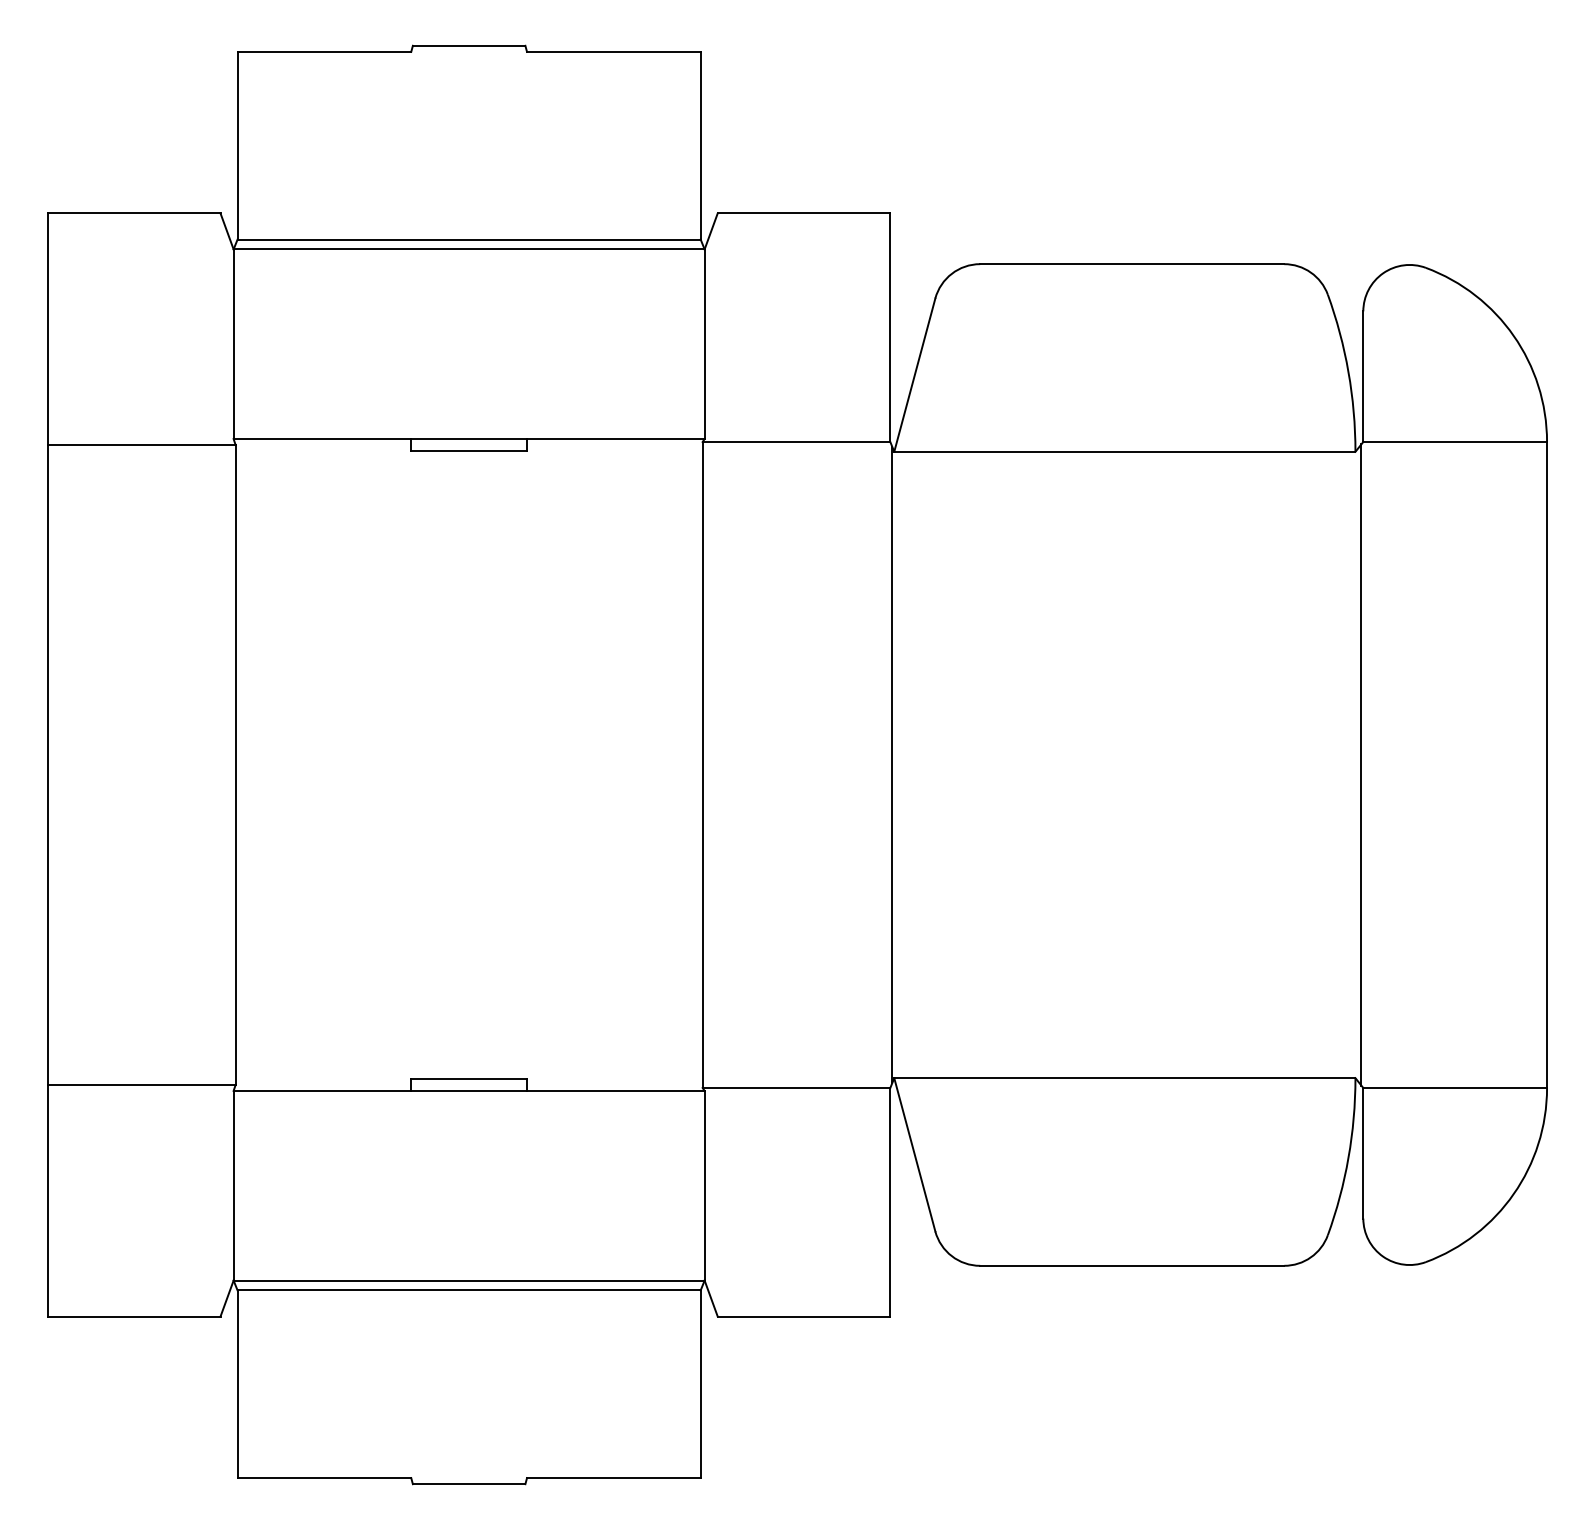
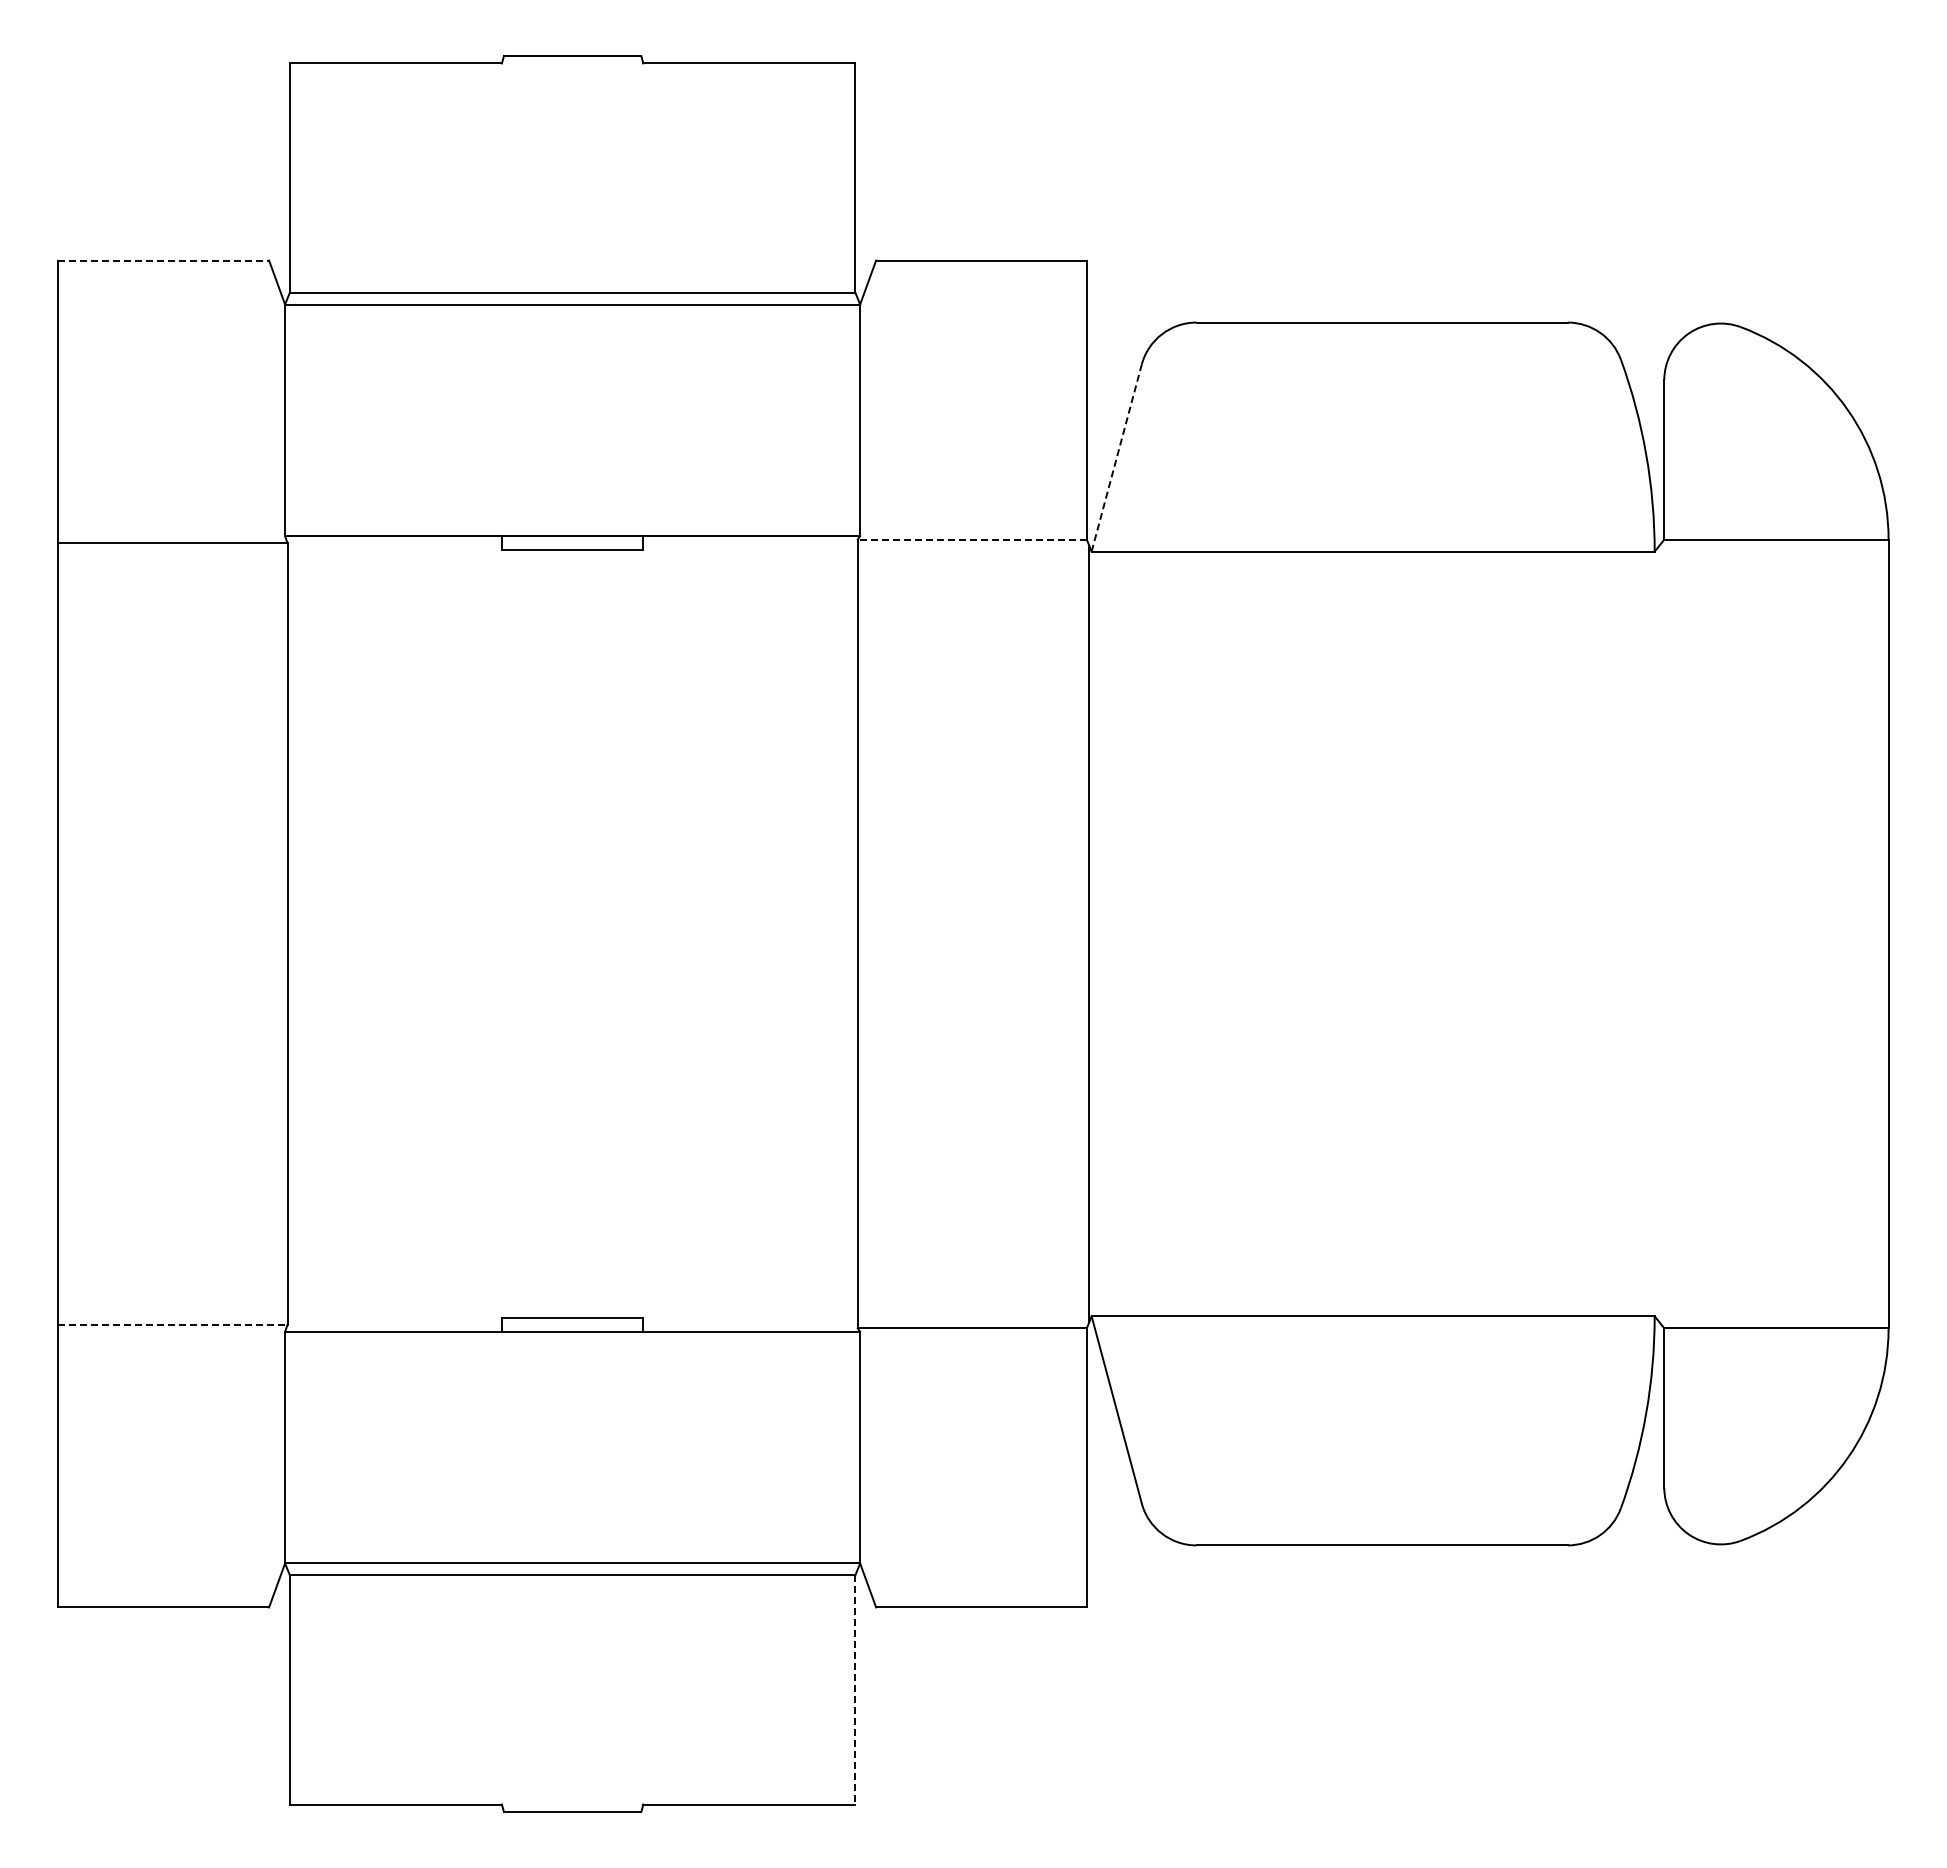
line: (134, 213) -> (164, 260), solid -> dashed
line: (914, 375) -> (1116, 458), solid -> dashed
line: (796, 441) -> (972, 539), solid -> dashed
line: (1361, 764) -> (1661, 933), removed
line: (141, 1084) -> (172, 1324), solid -> dashed
line: (700, 1383) -> (855, 1689), solid -> dashed

